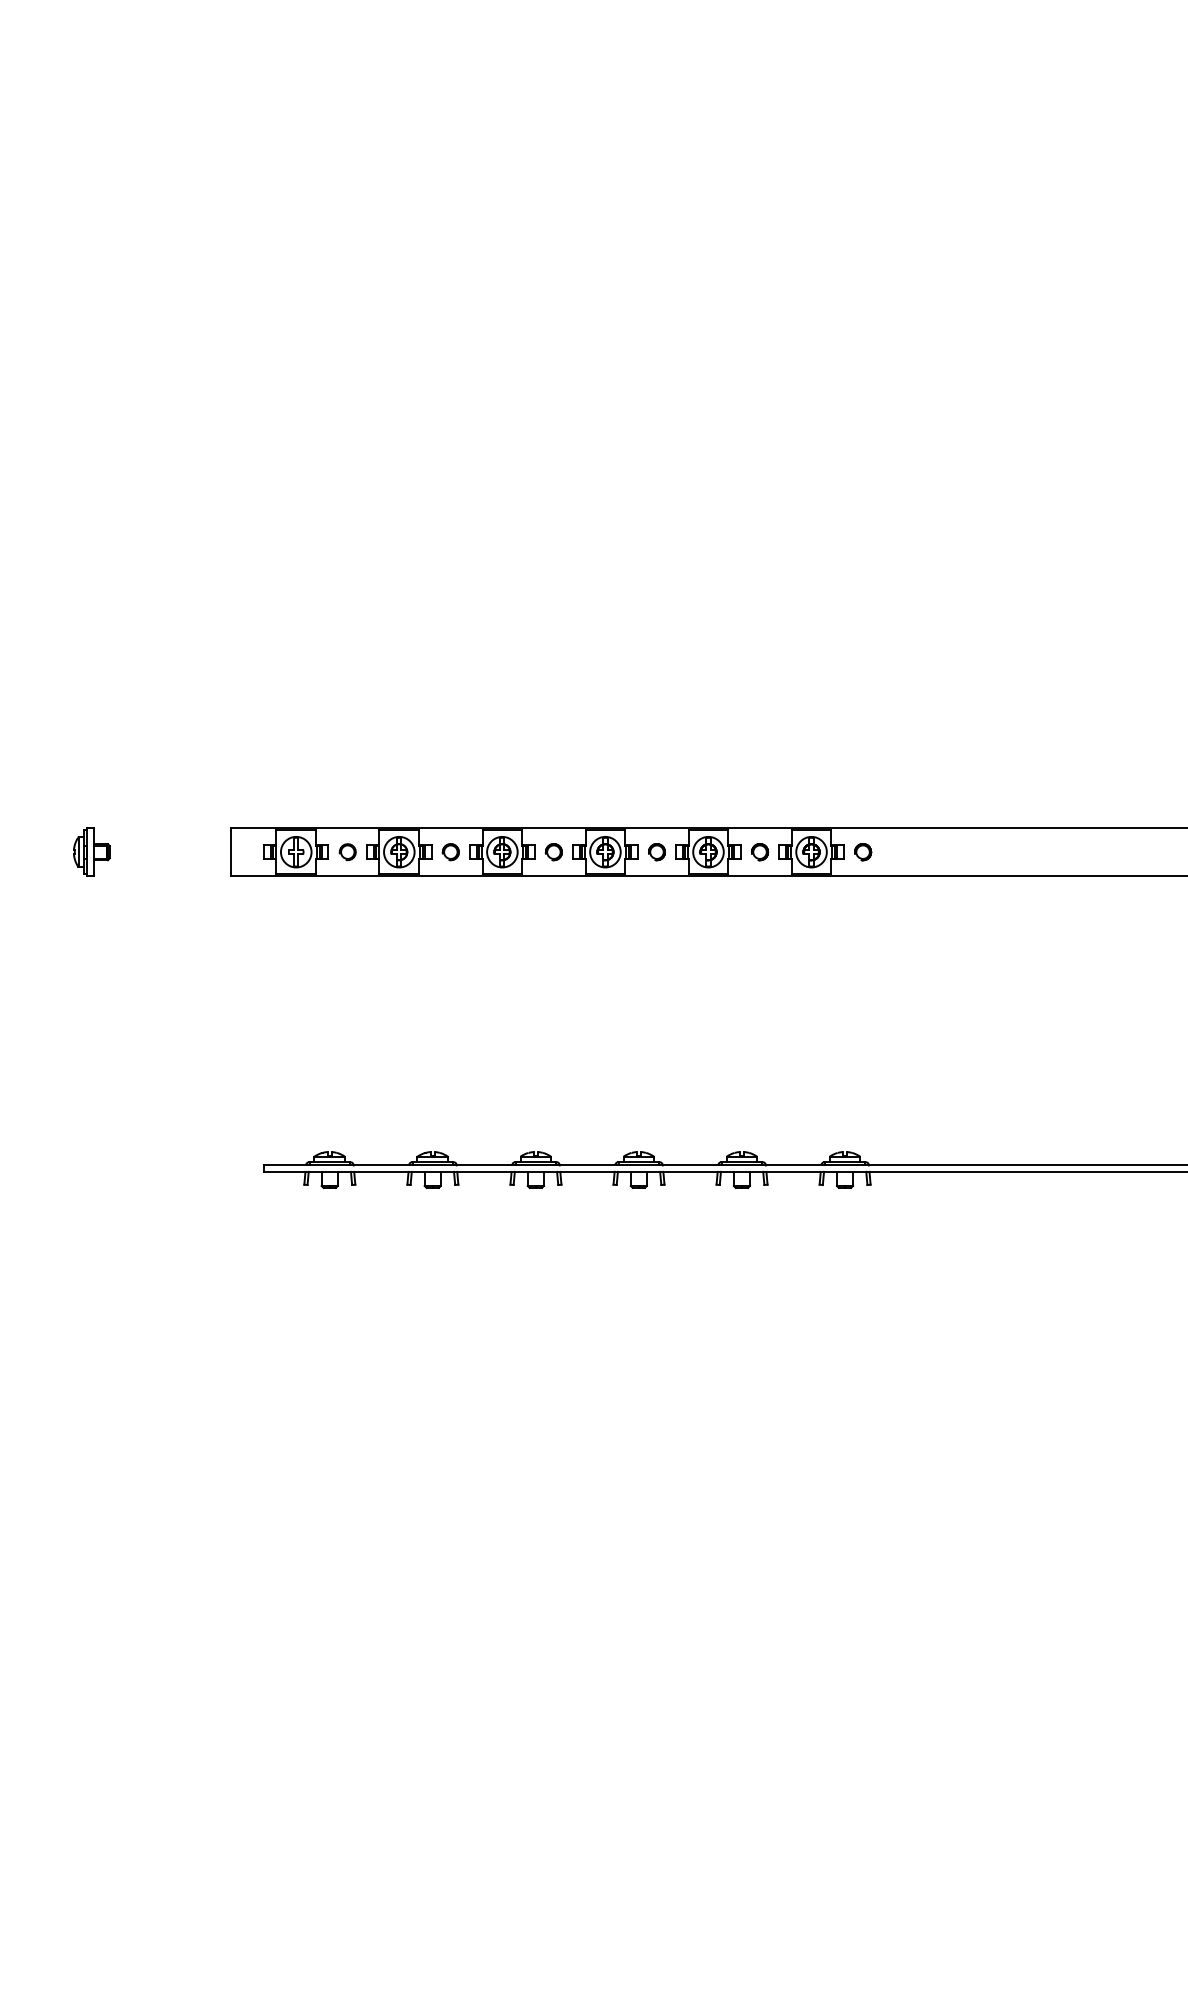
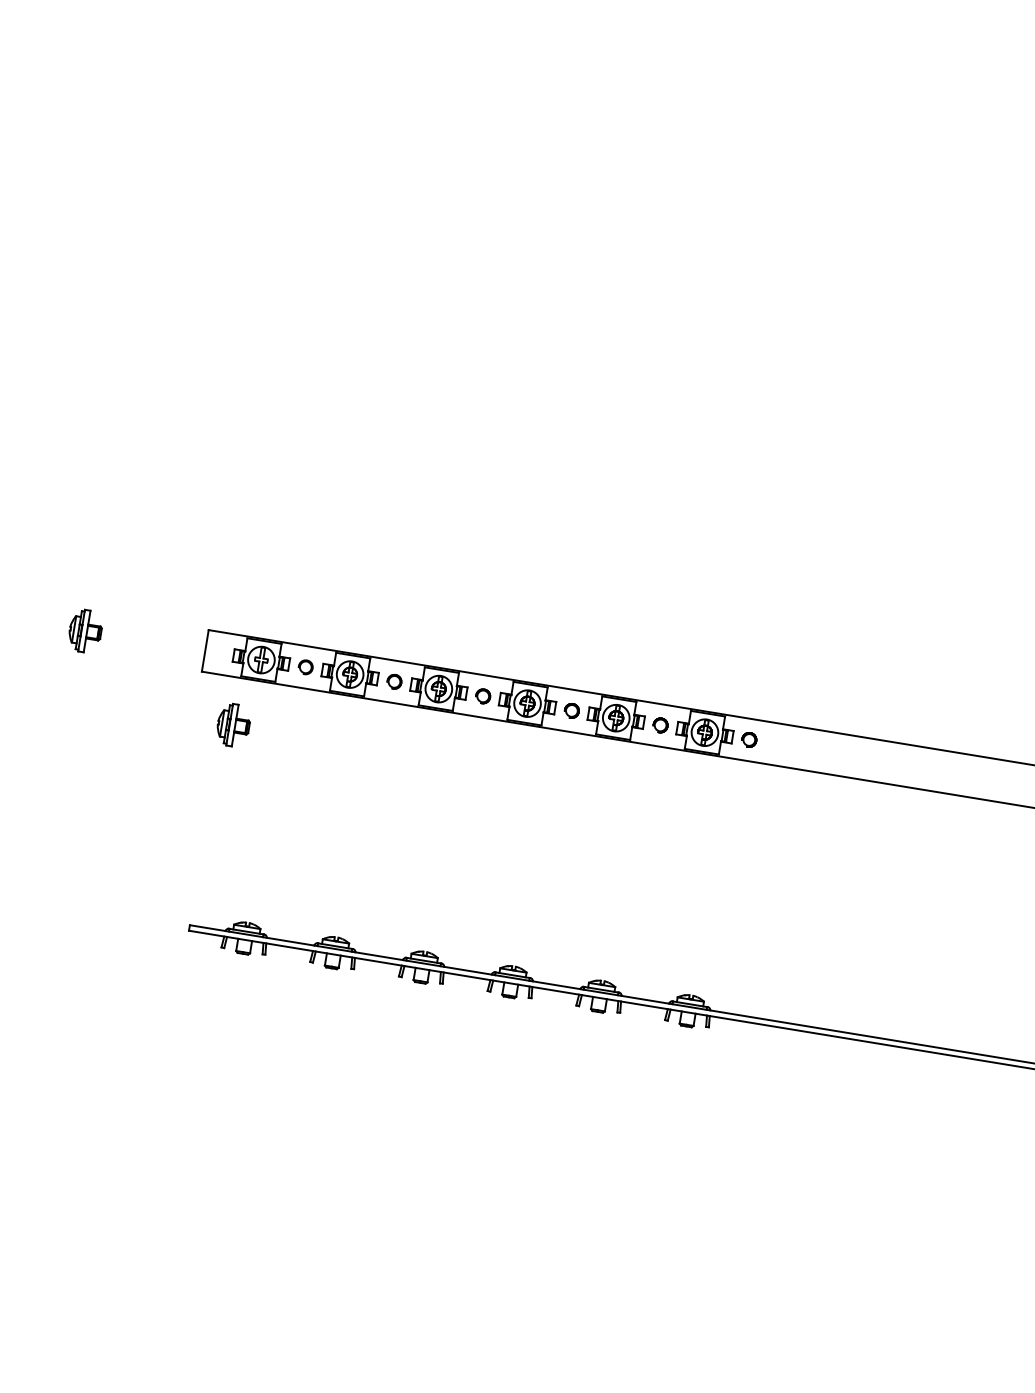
part: (276, 930) -> (233, 724), added

